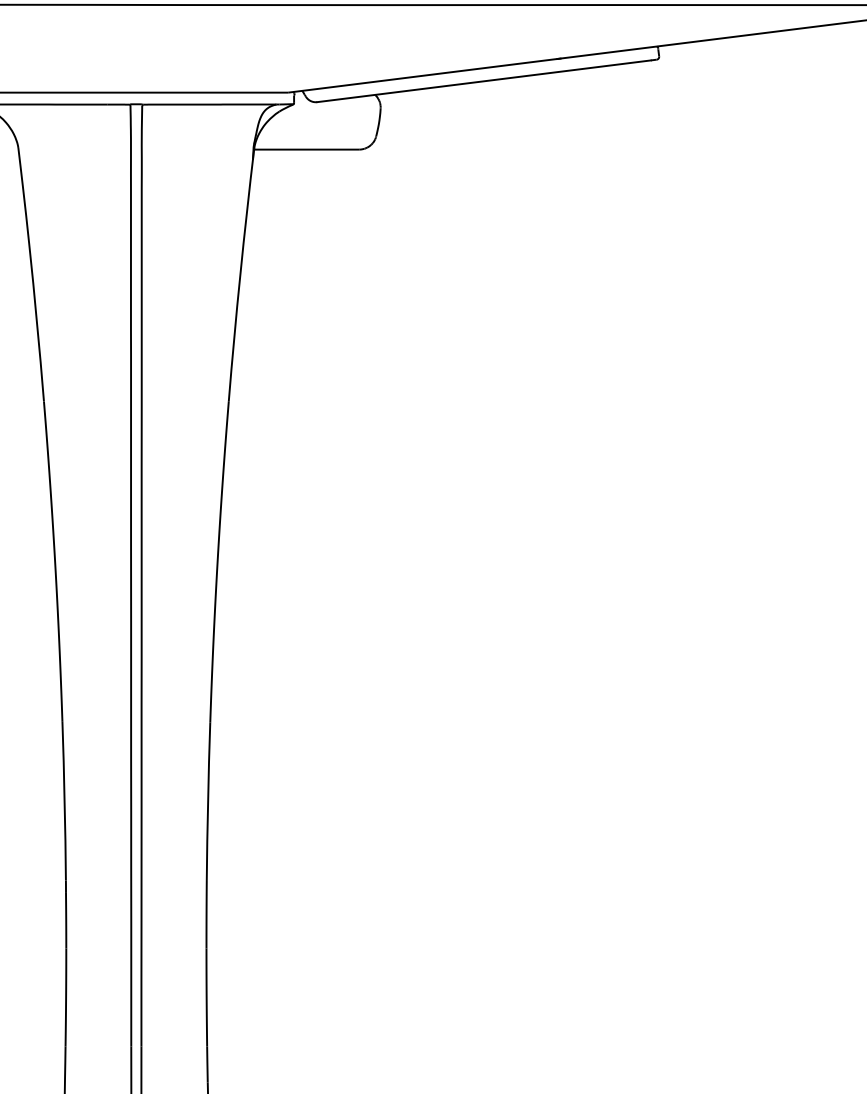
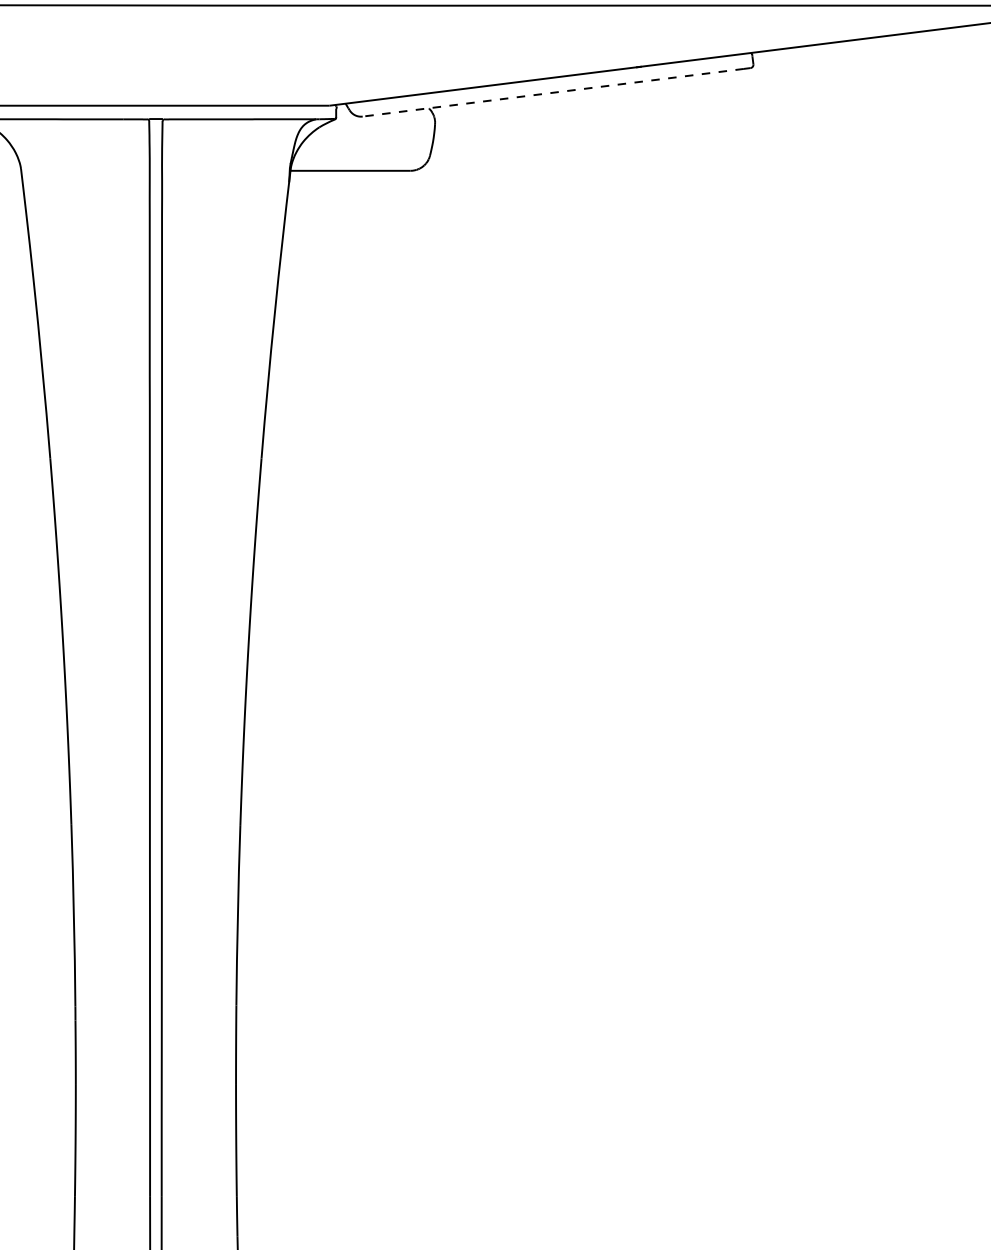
line: (483, 81) -> (552, 92), solid -> dashed

